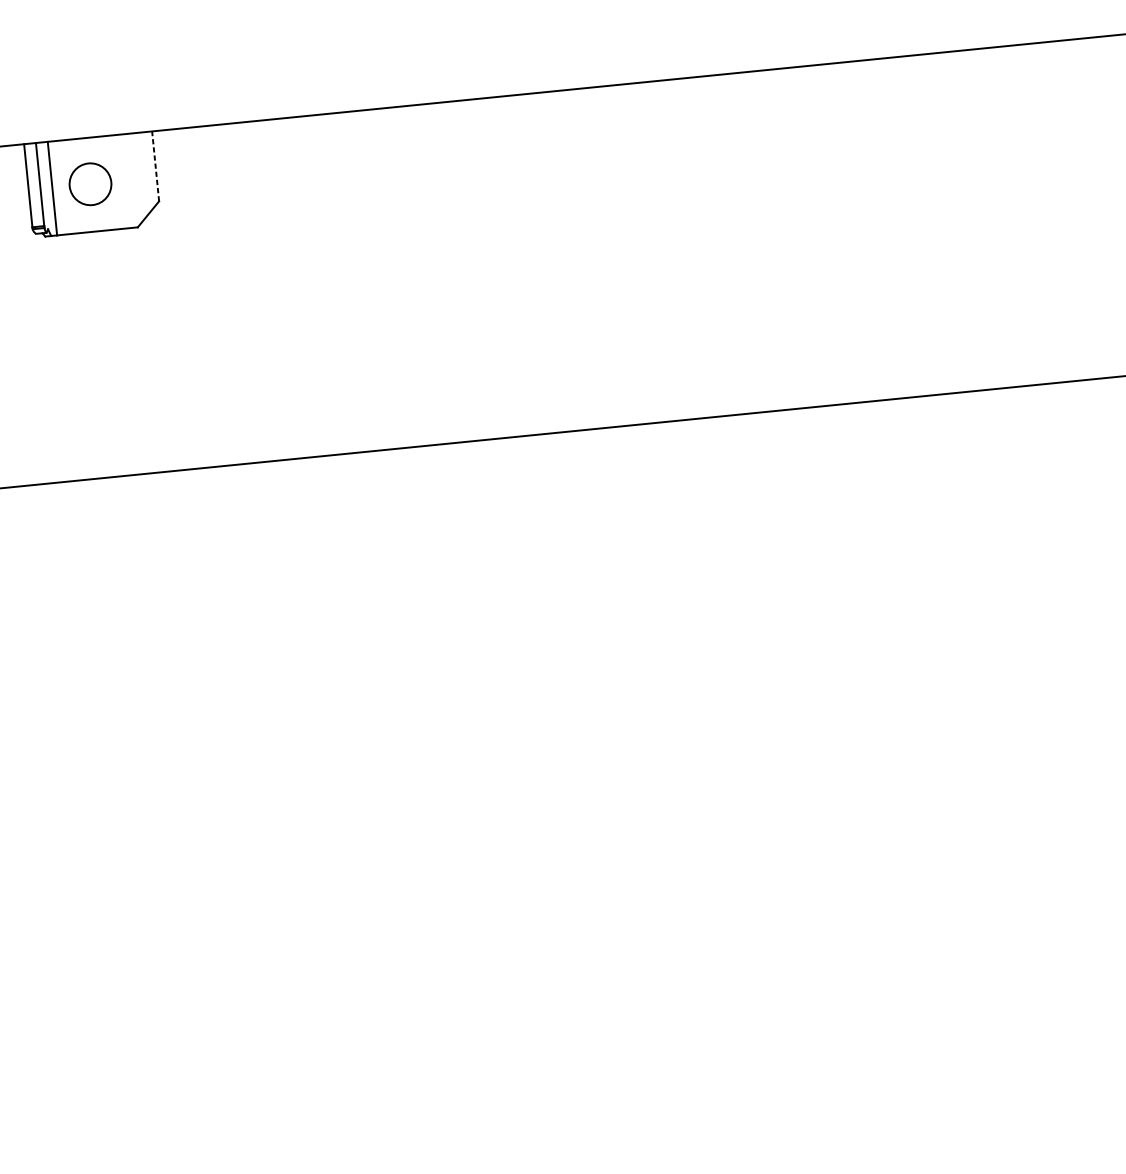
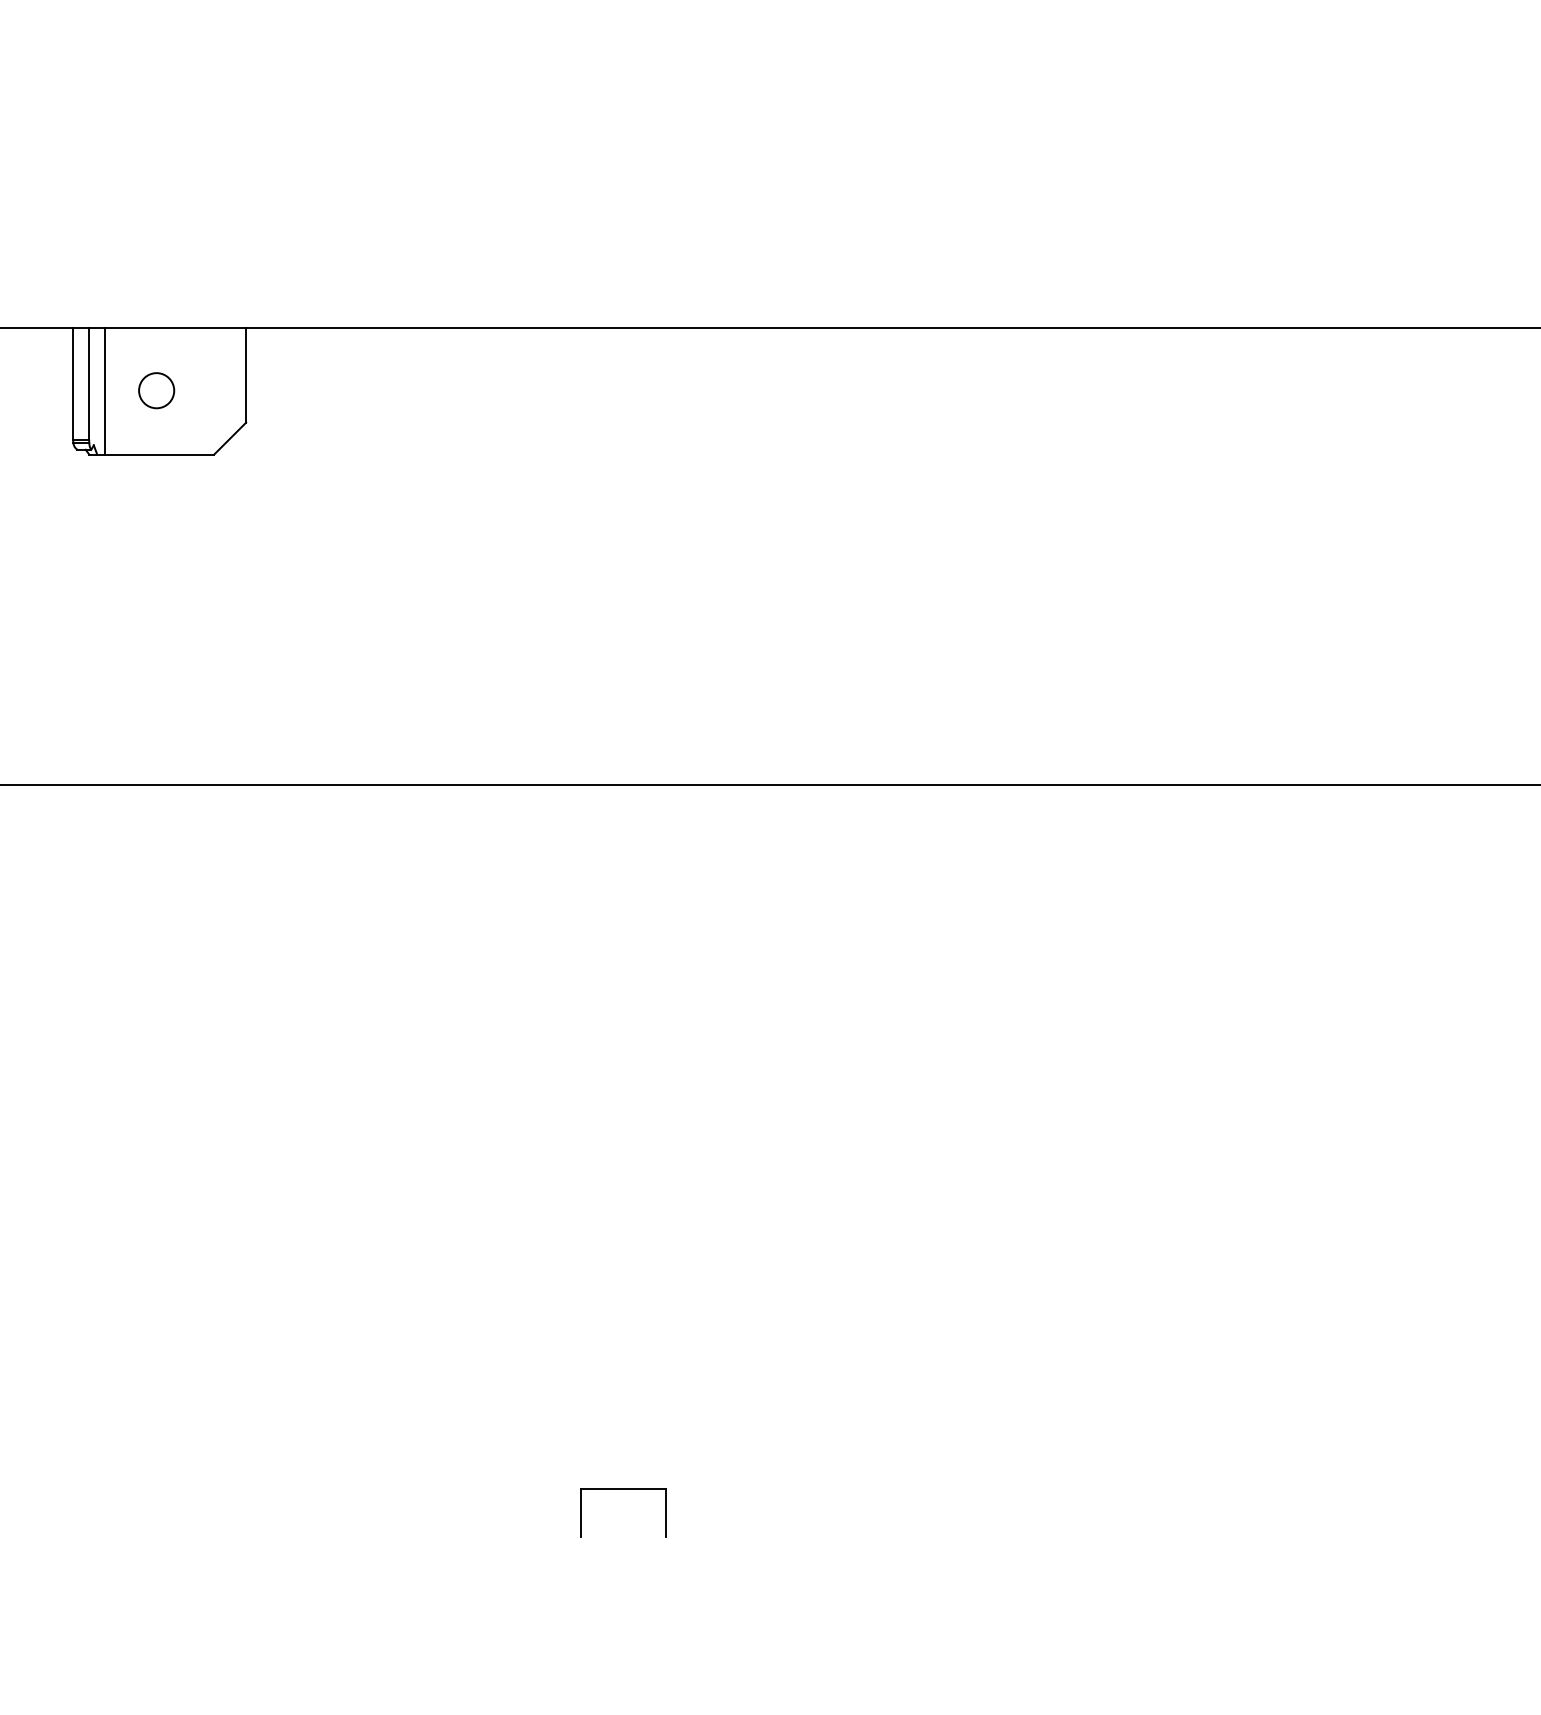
line: (155, 165) -> (246, 374), dashed -> solid
circle: (90, 184) -> (156, 390), size x0.62
part: (517, 963) -> (623, 1489), added

